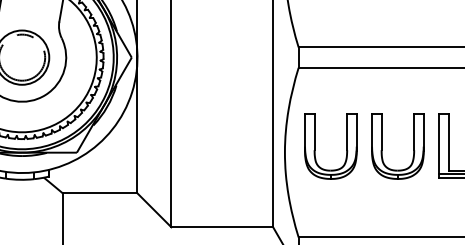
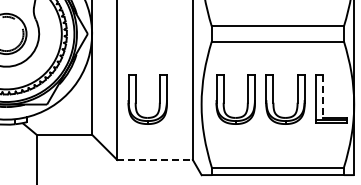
line: (449, 143) -> (323, 97), solid -> dashed
part: (197, 145) -> (136, 99), added
line: (222, 226) -> (155, 159), solid -> dashed

